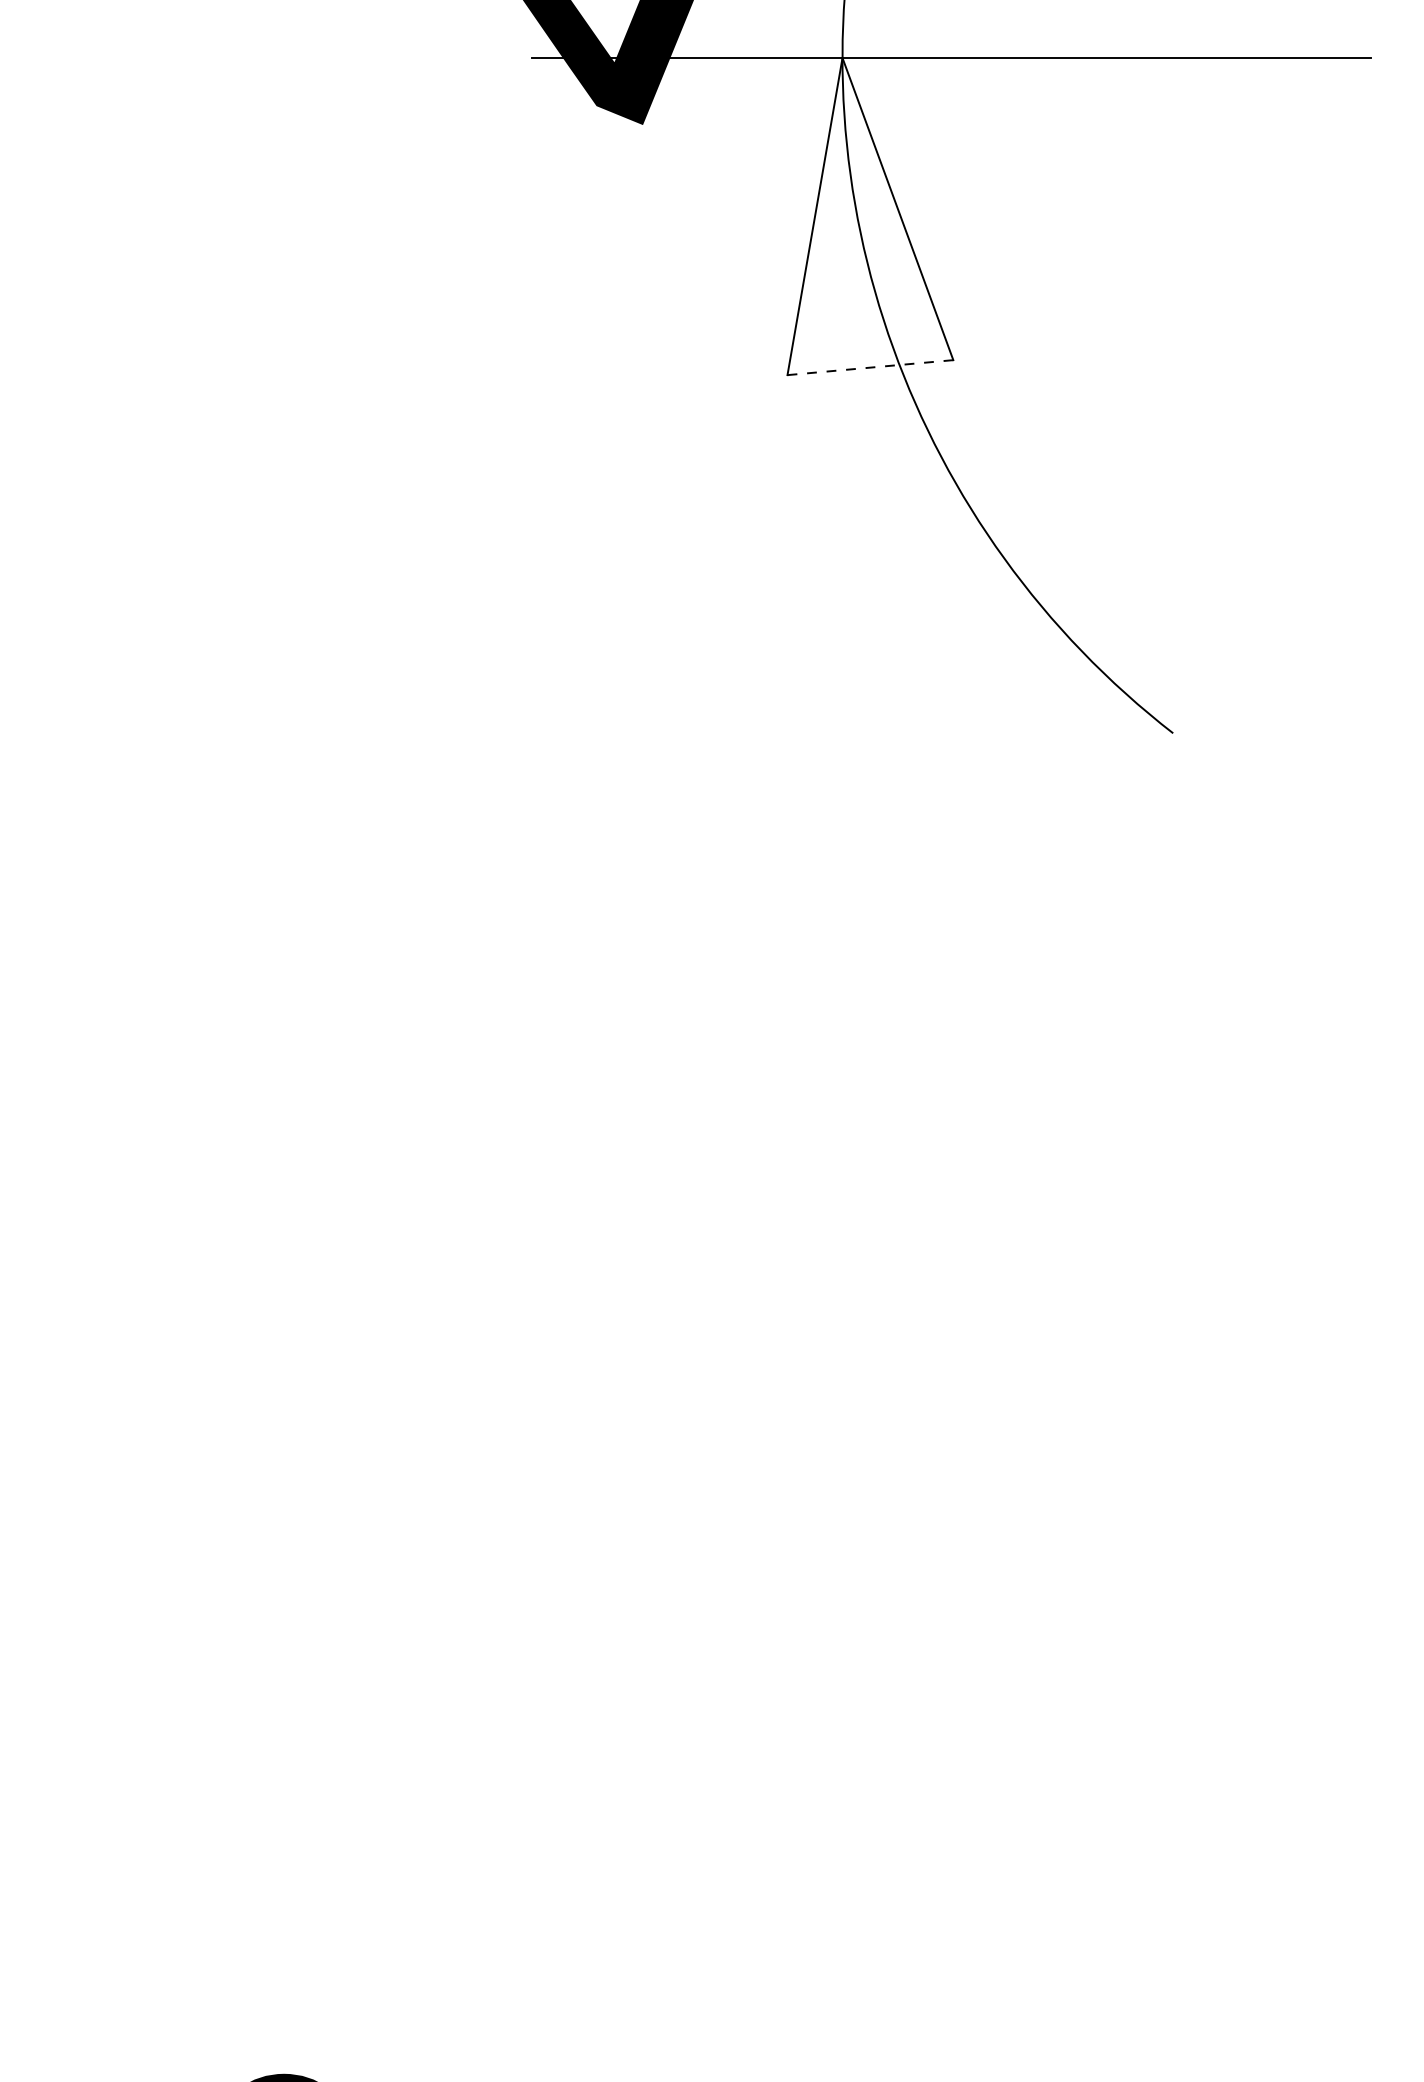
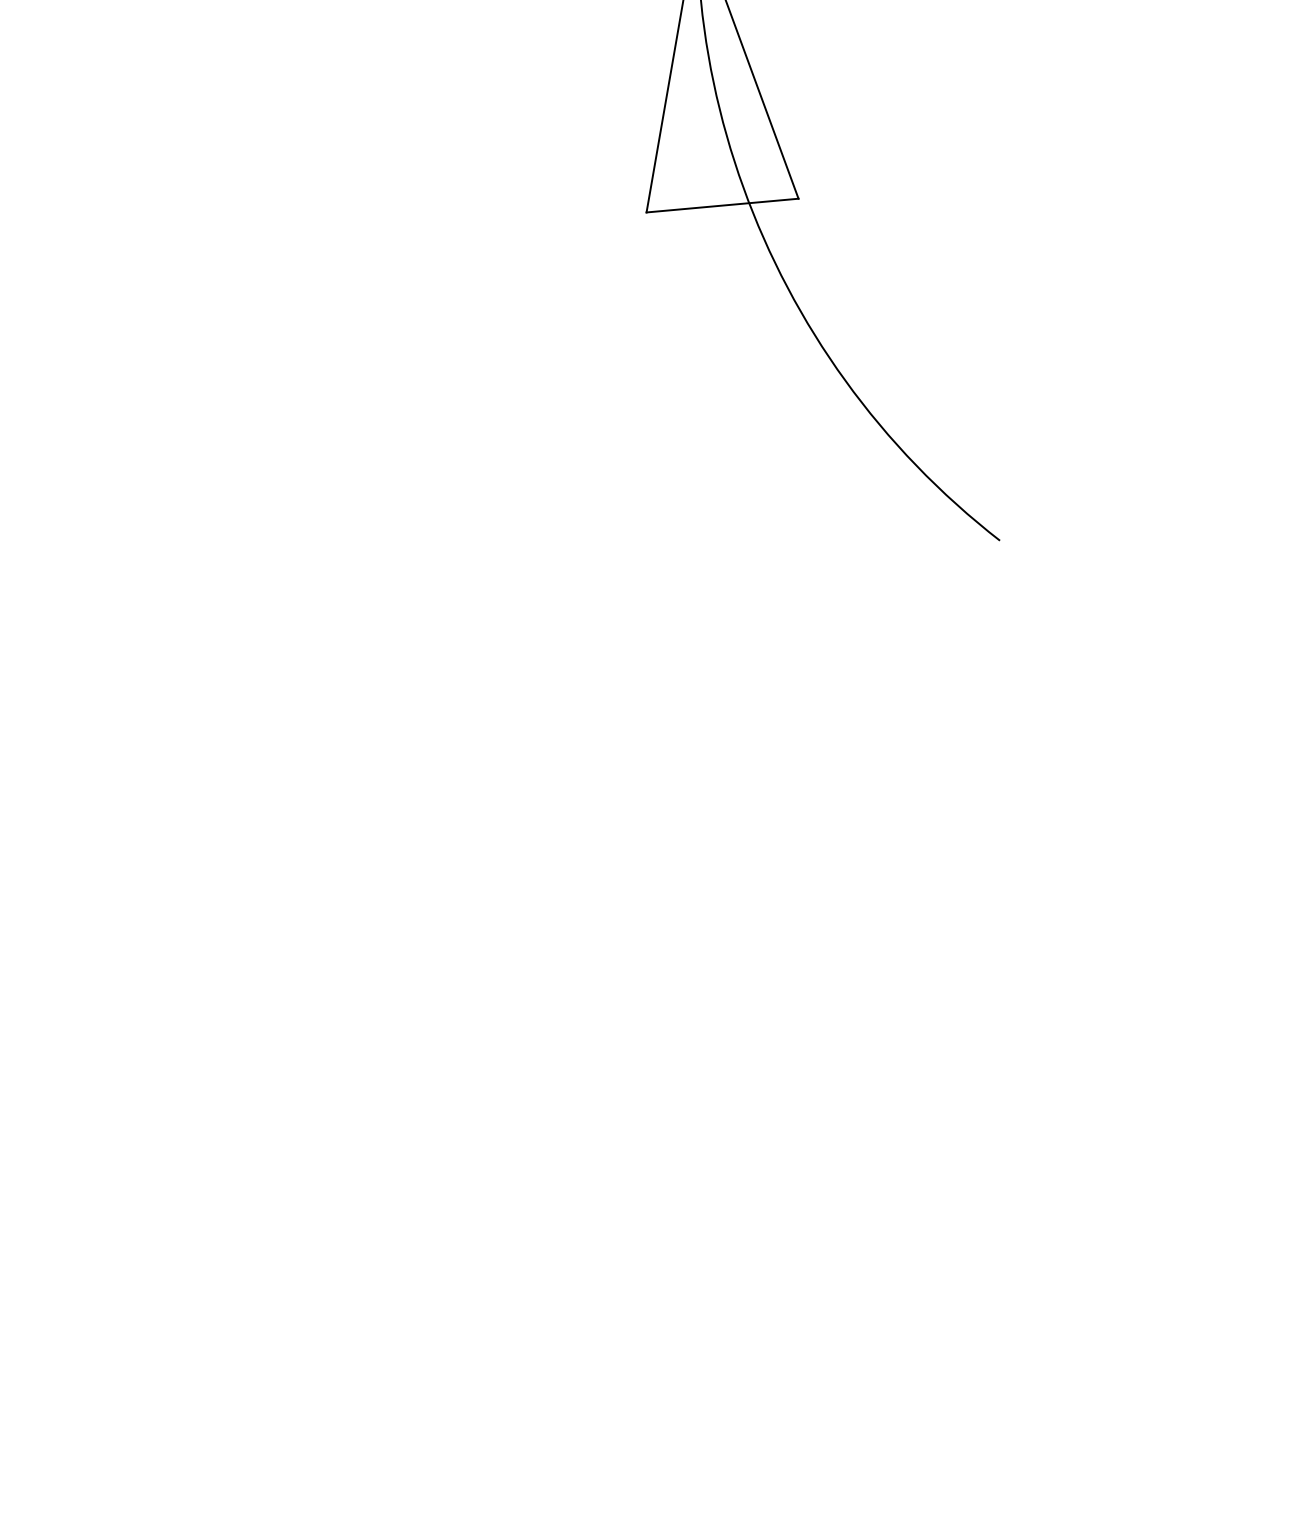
line: (869, 367) -> (721, 205), dashed -> solid

